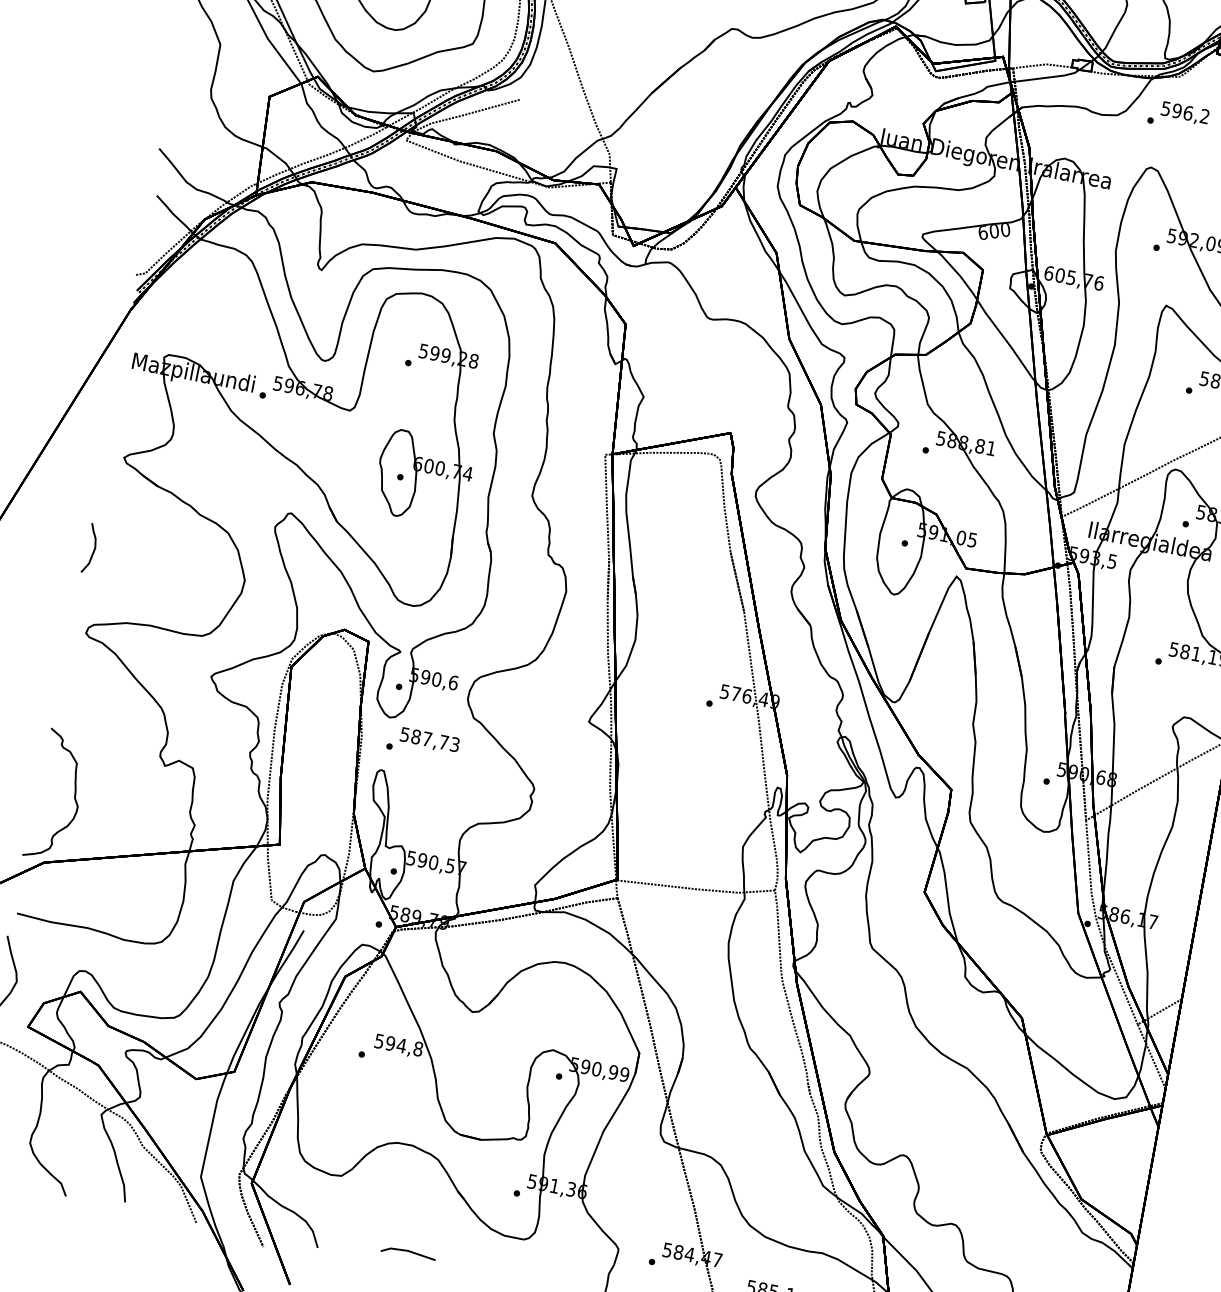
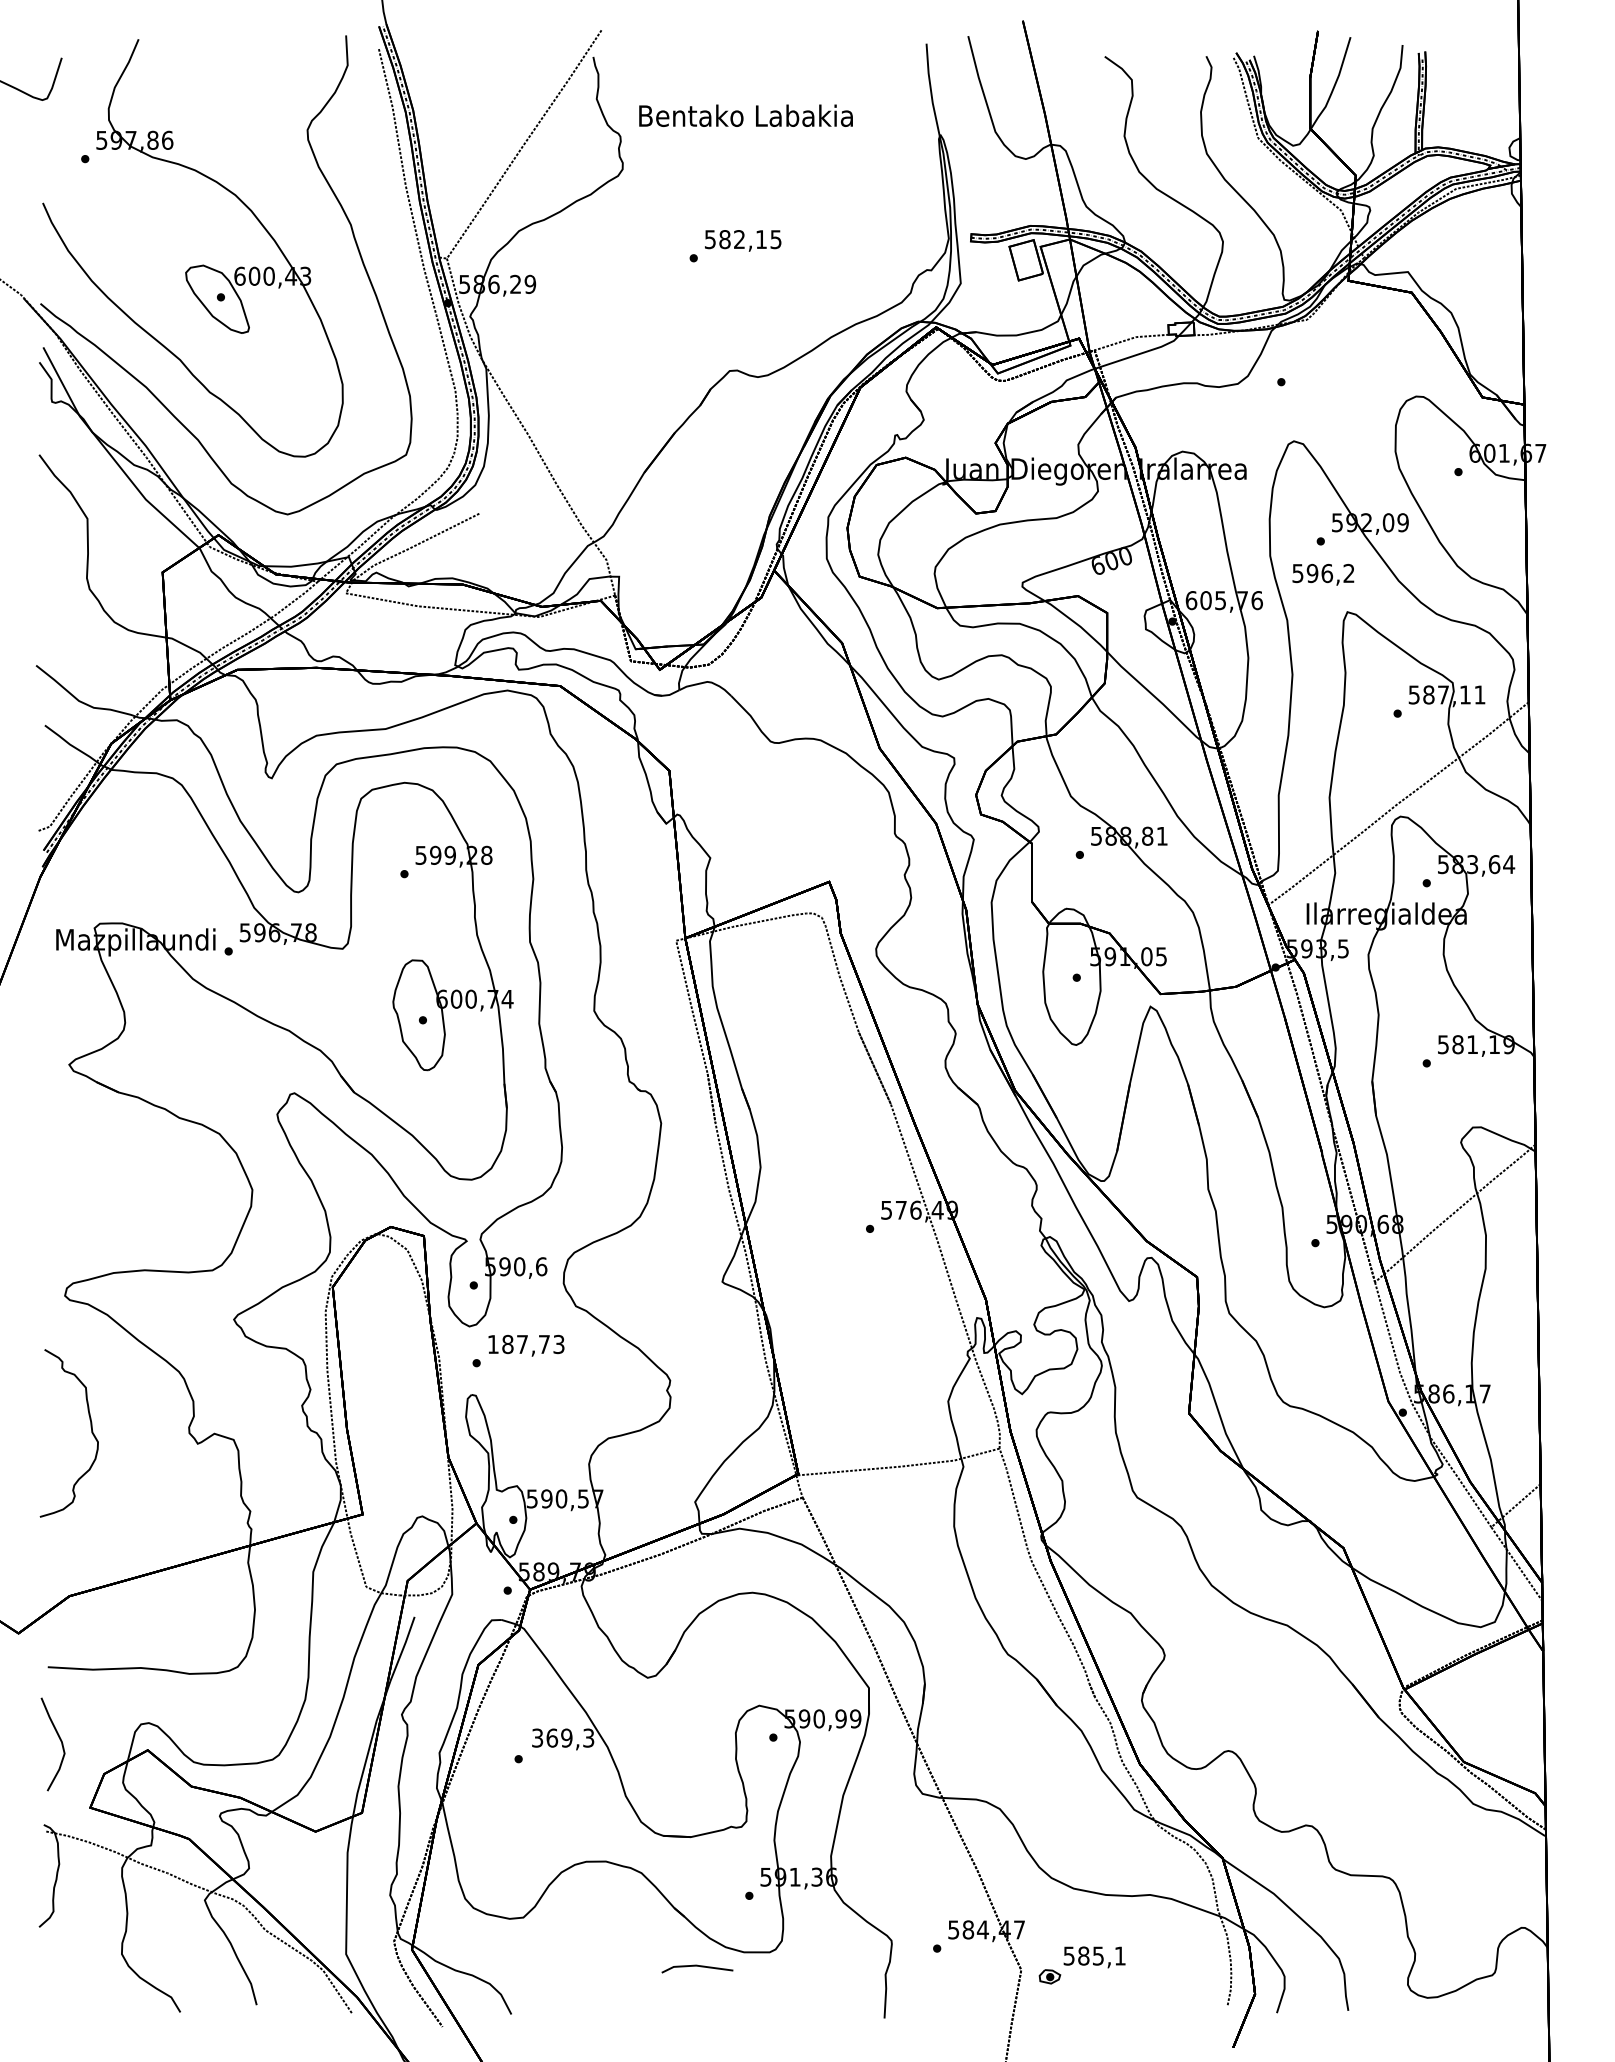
text: (1185, 113) -> (1323, 574), moved
curve: (93, 550) -> (53, 1189), removed
text: (404, 734) -> (492, 1344), 587,73 -> 187,73
curve: (74, 794) -> (90, 1427), moved
text: (399, 1044) -> (563, 1737), 594,8 -> 369,3
line: (408, 1251) -> (697, 1966), moved

